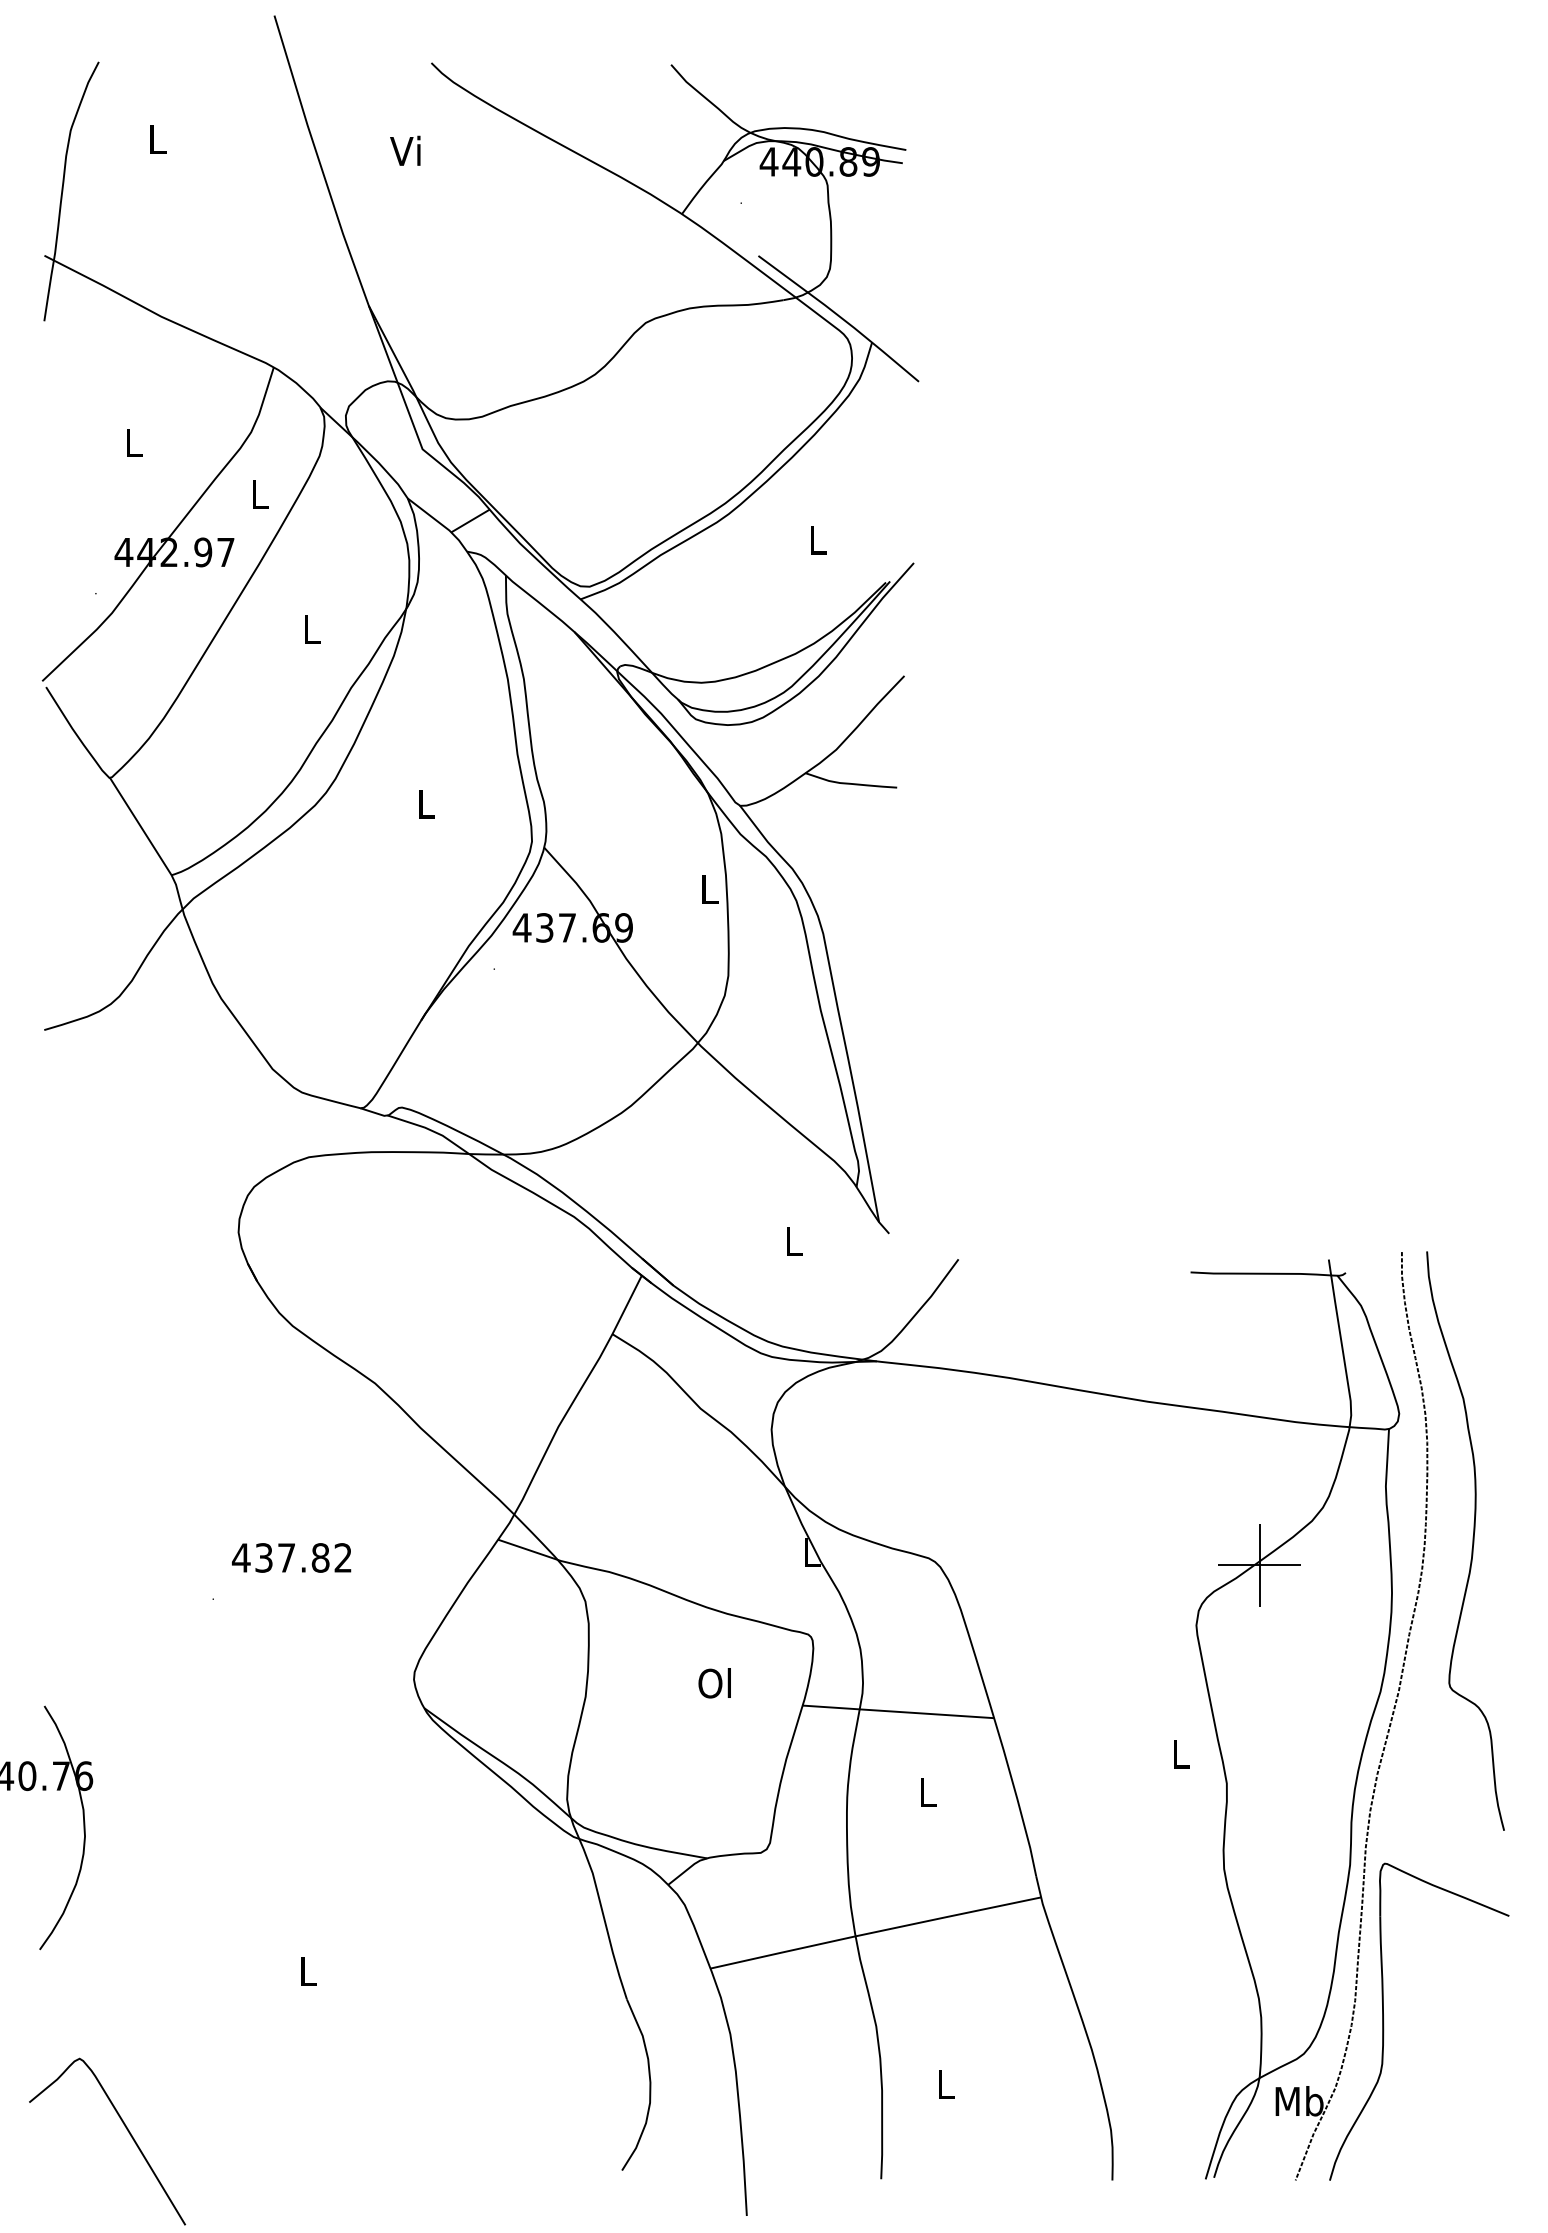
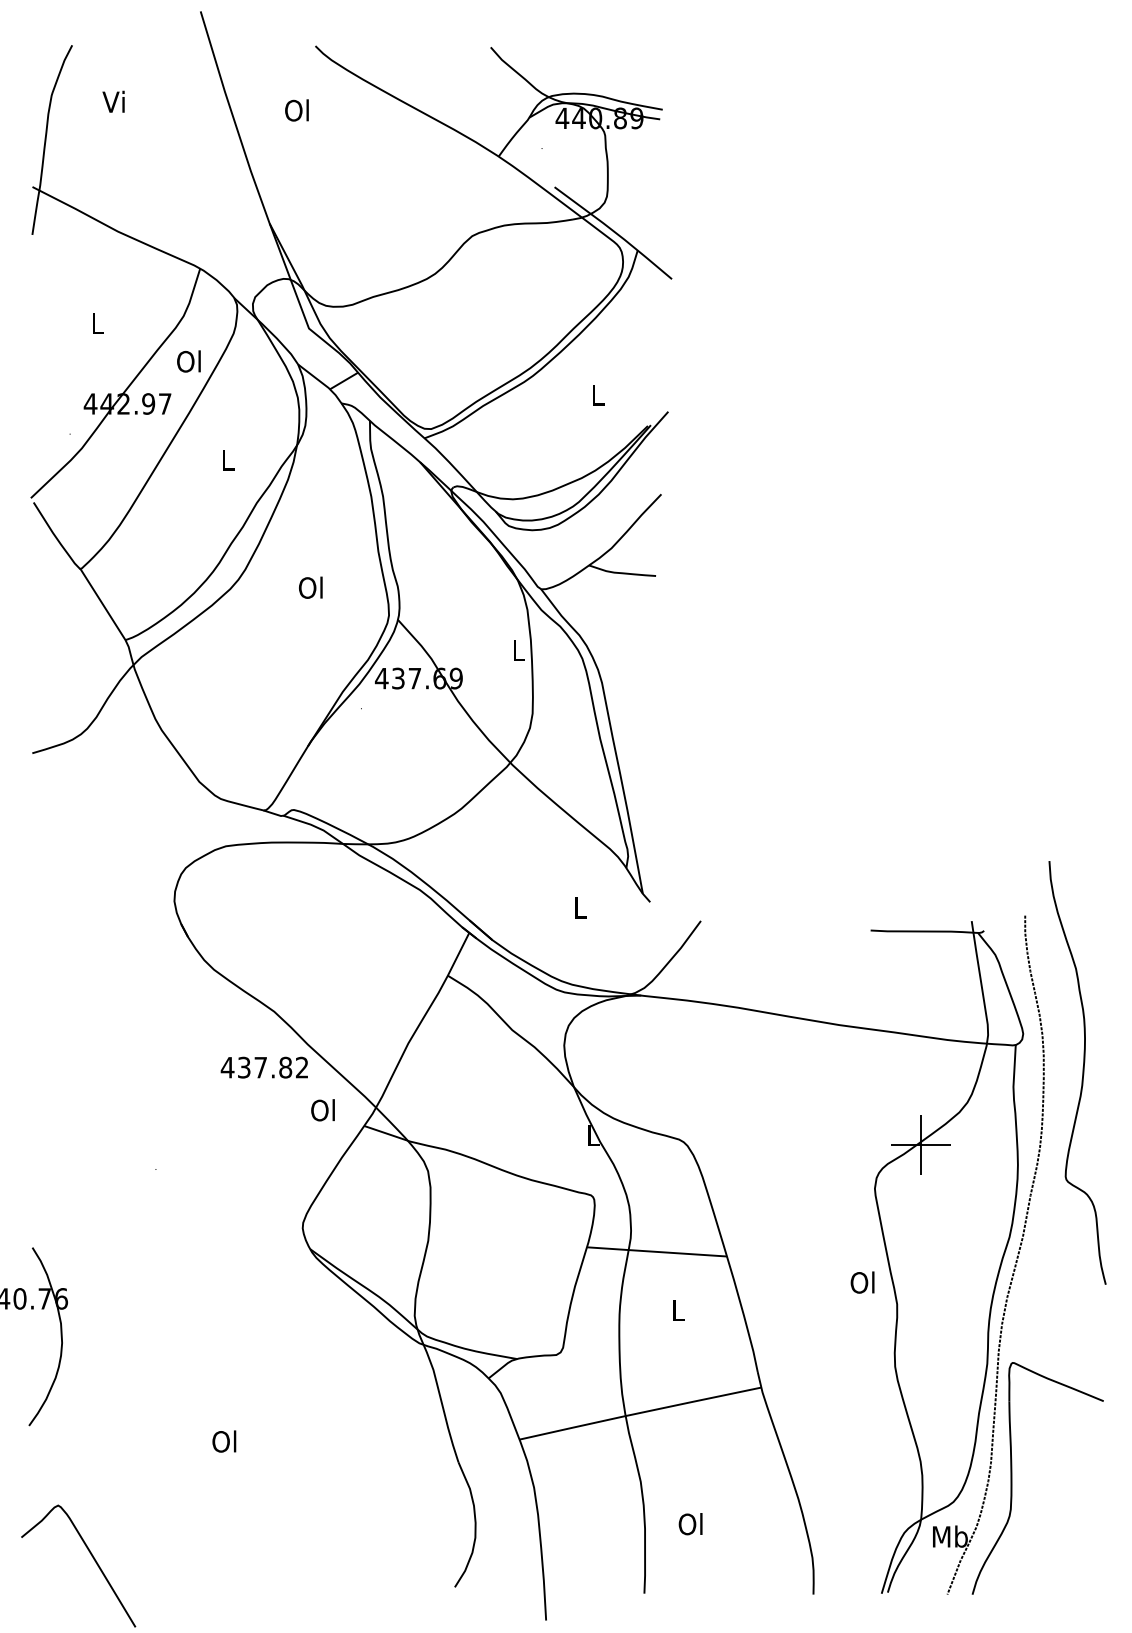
text: (155, 139) -> (113, 102), L -> Vi
text: (405, 150) -> (296, 110), Vi -> Ol
text: (258, 494) -> (189, 361), L -> Ol
text: (424, 803) -> (310, 587), L -> Ol
curve: (1472, 1540) -> (1082, 1072), moved
text: (291, 1557) -> (264, 1067), moved
text: (714, 1683) -> (322, 1110), moved
text: (1179, 1753) -> (862, 1282), L -> Ol
text: (306, 1971) -> (224, 1441), L -> Ol
text: (944, 2083) -> (690, 1523), L -> Ol

